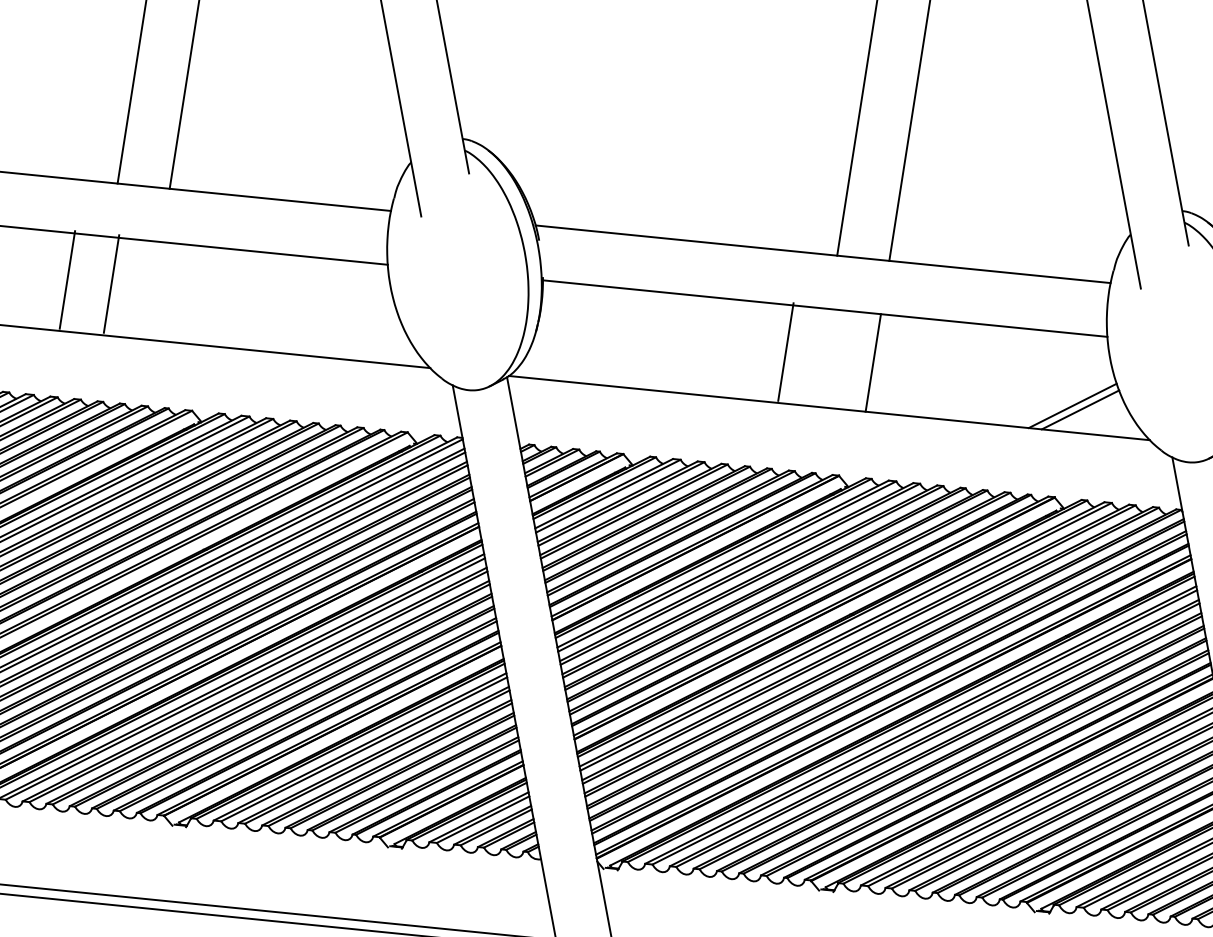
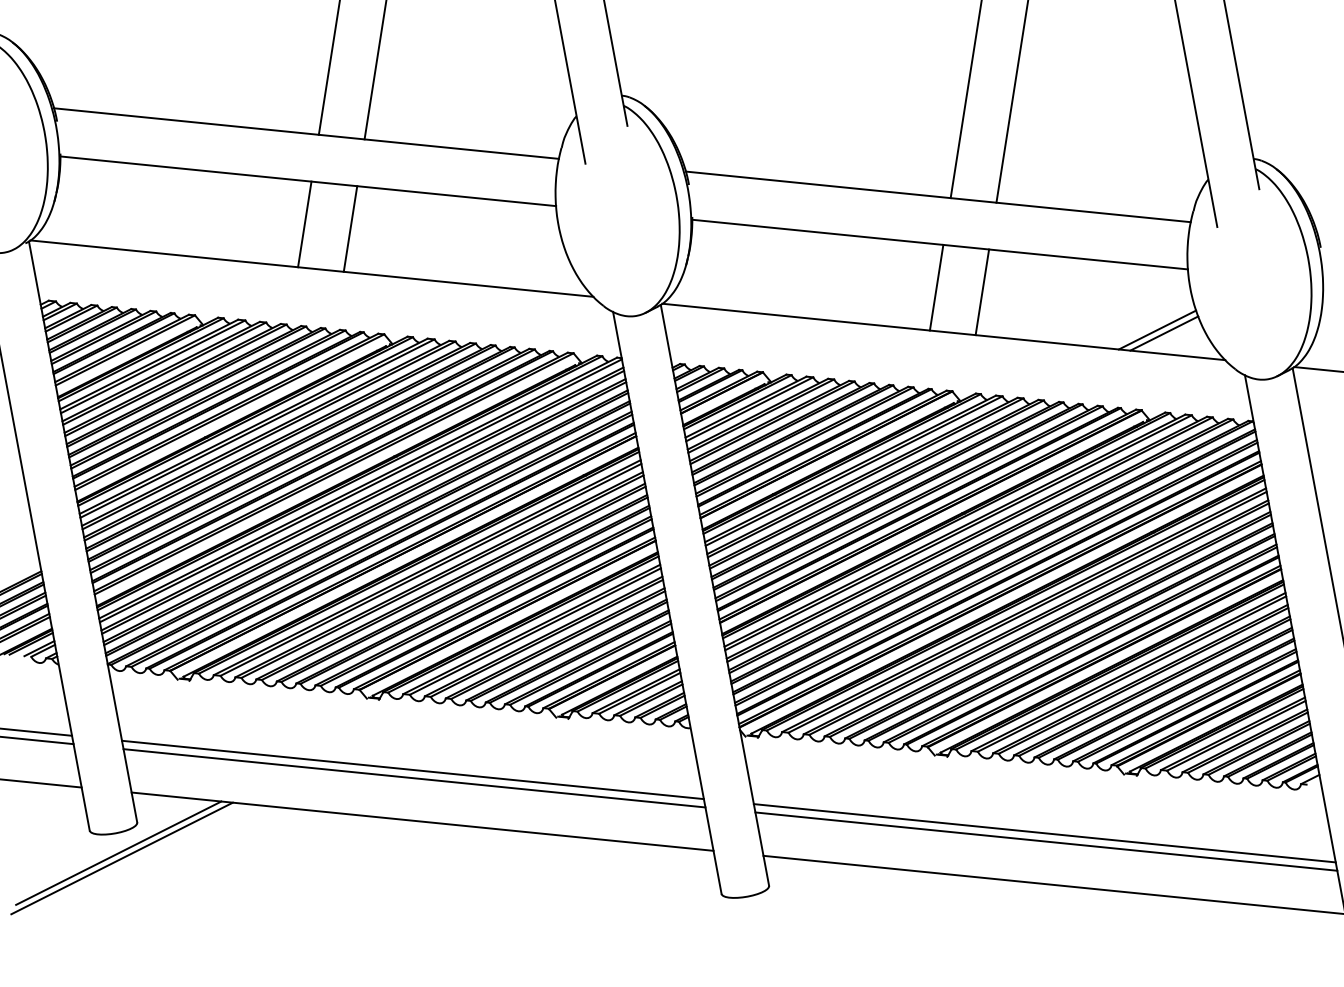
line: (67, 280) -> (304, 224), moved
line: (111, 283) -> (350, 228), moved
line: (785, 351) -> (936, 287), moved

